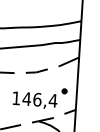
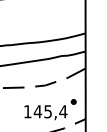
text: (37, 99) -> (48, 111), 146,4 -> 145,4

